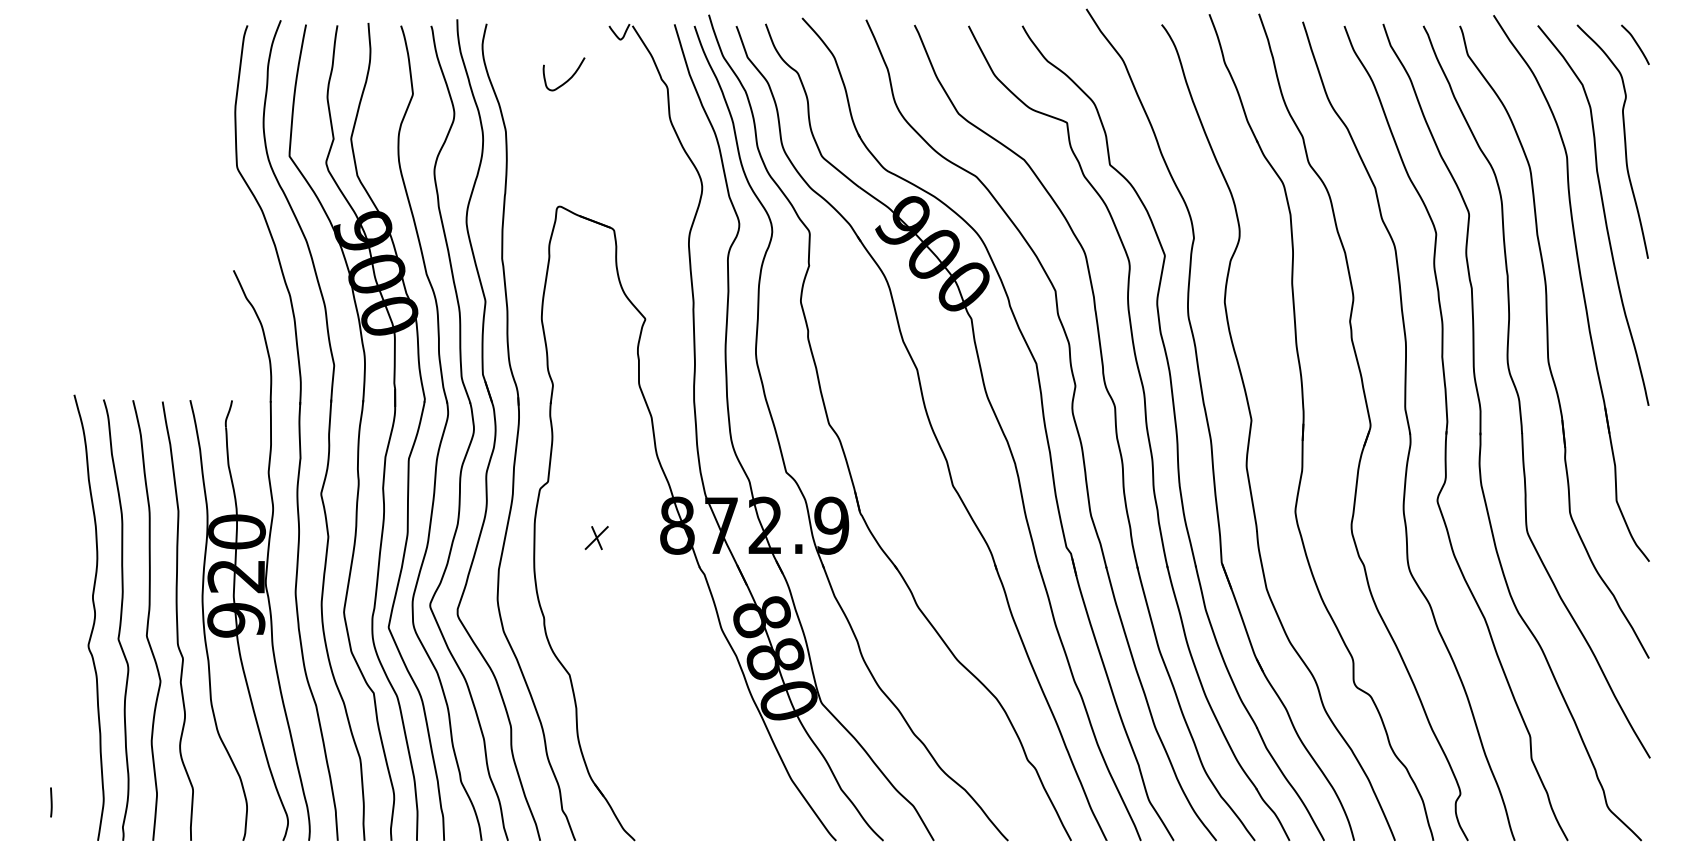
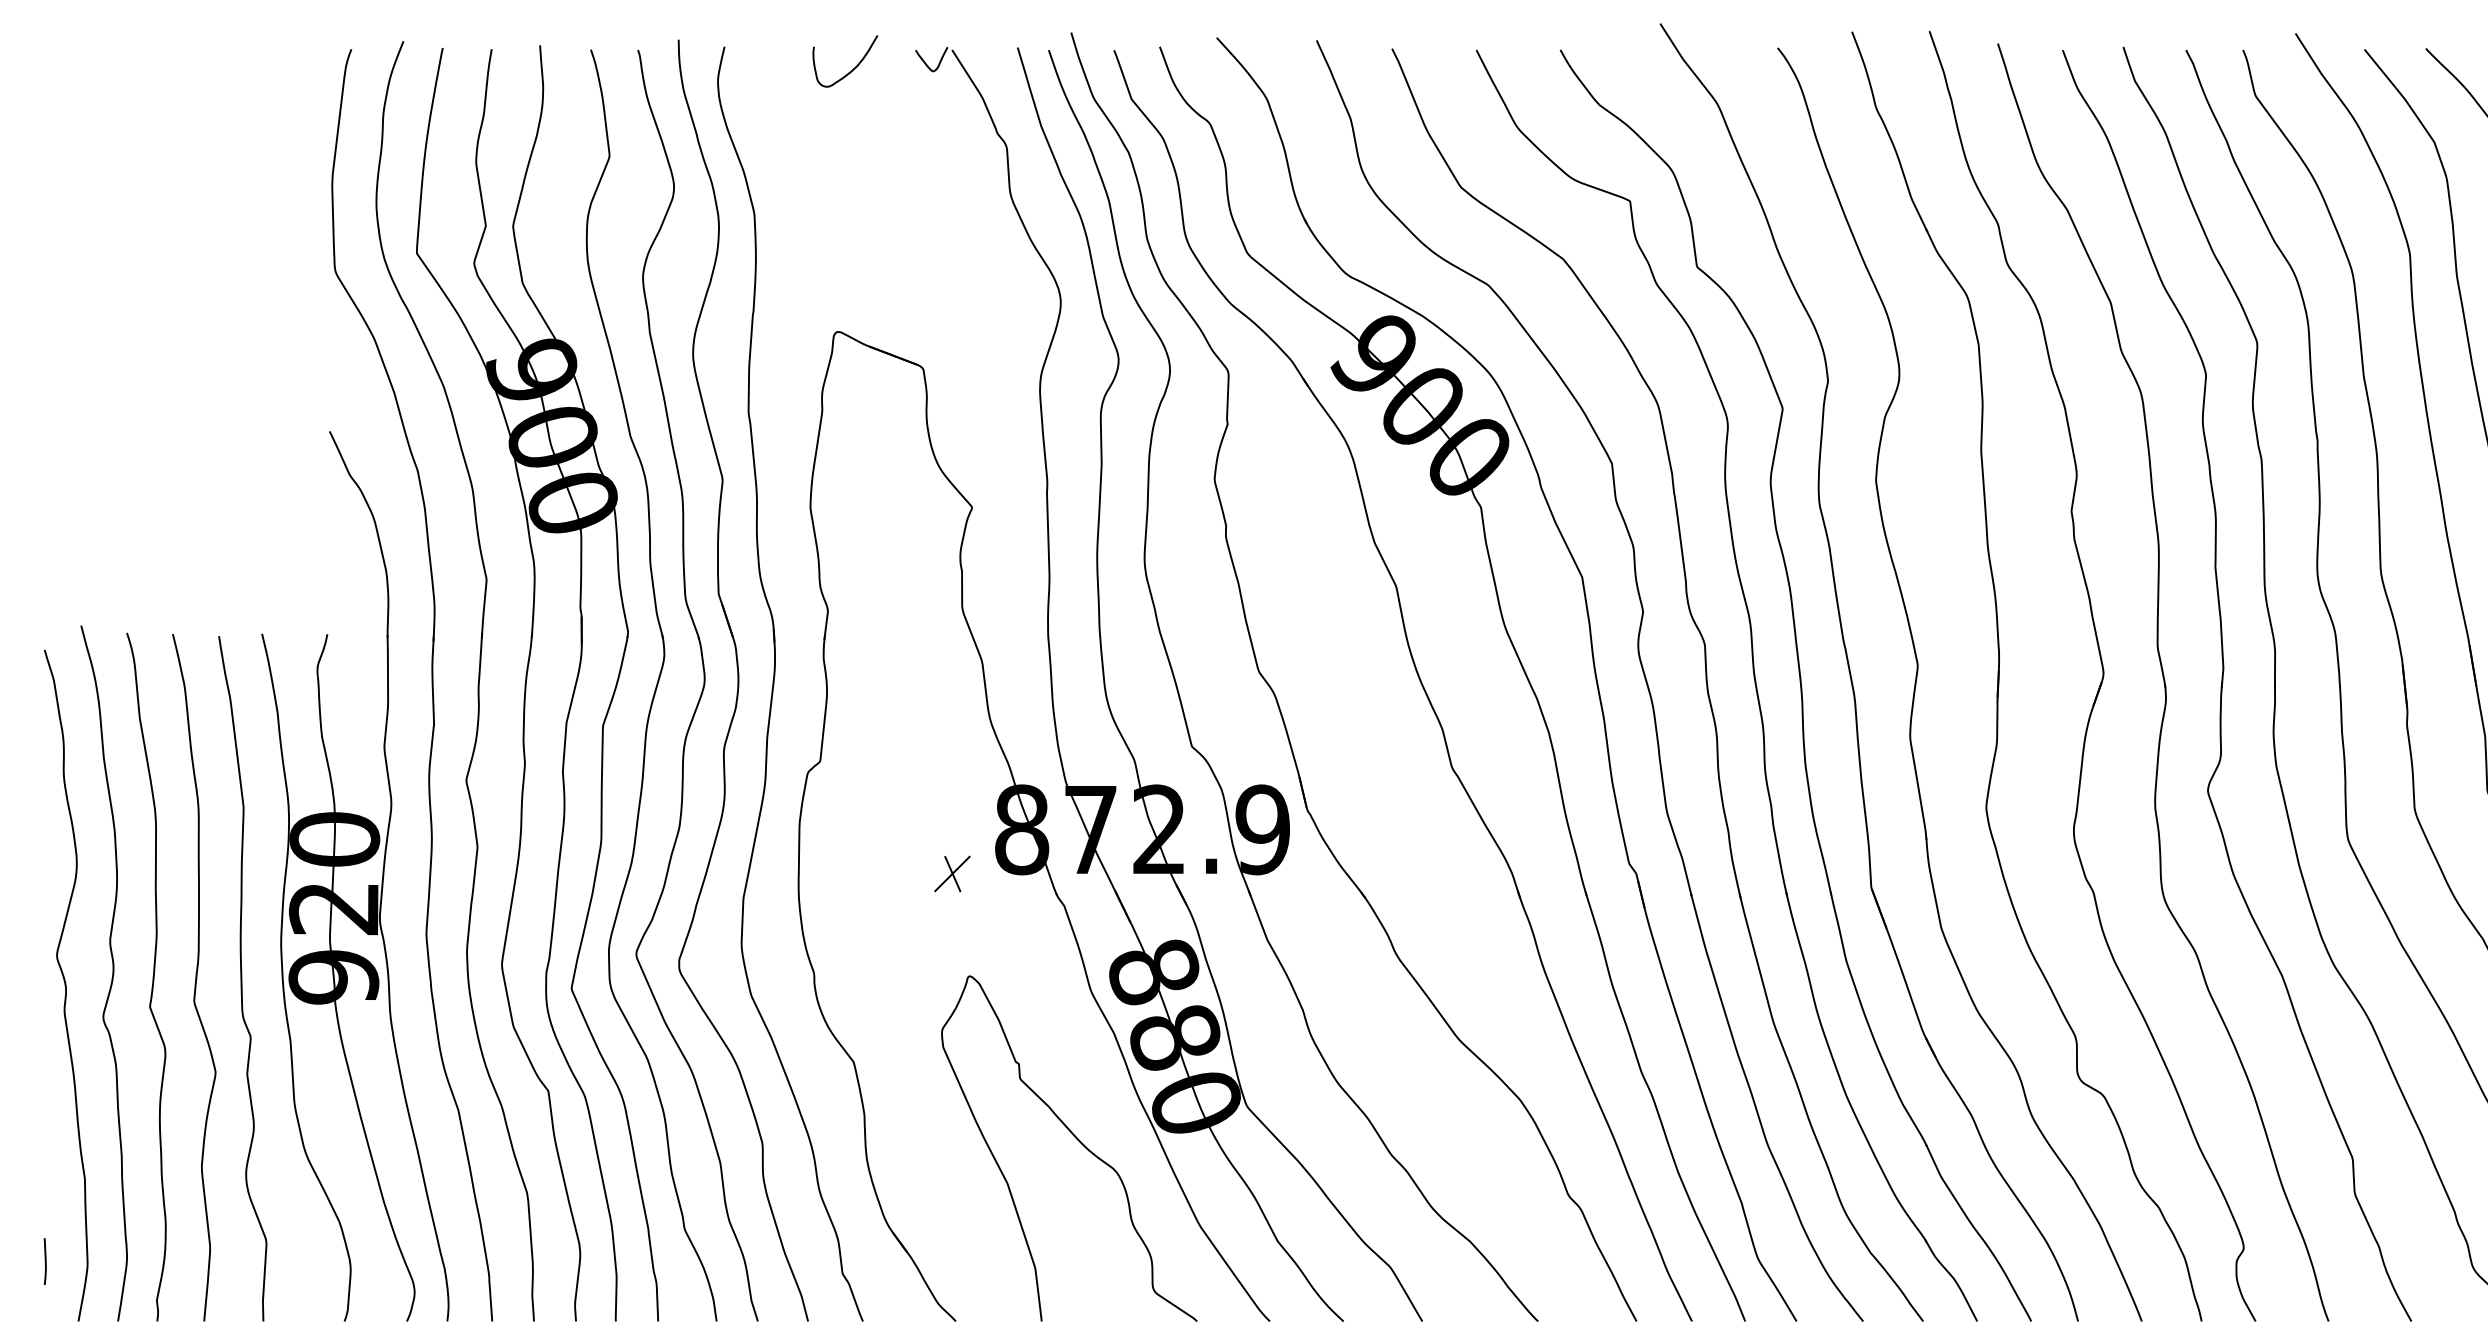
curve: (568, 78) -> (852, 68), moved
part: (596, 538) -> (952, 874), moved
curve: (64, 625) -> (65, 985), added
curve: (712, 724) -> (1076, 1139), added

